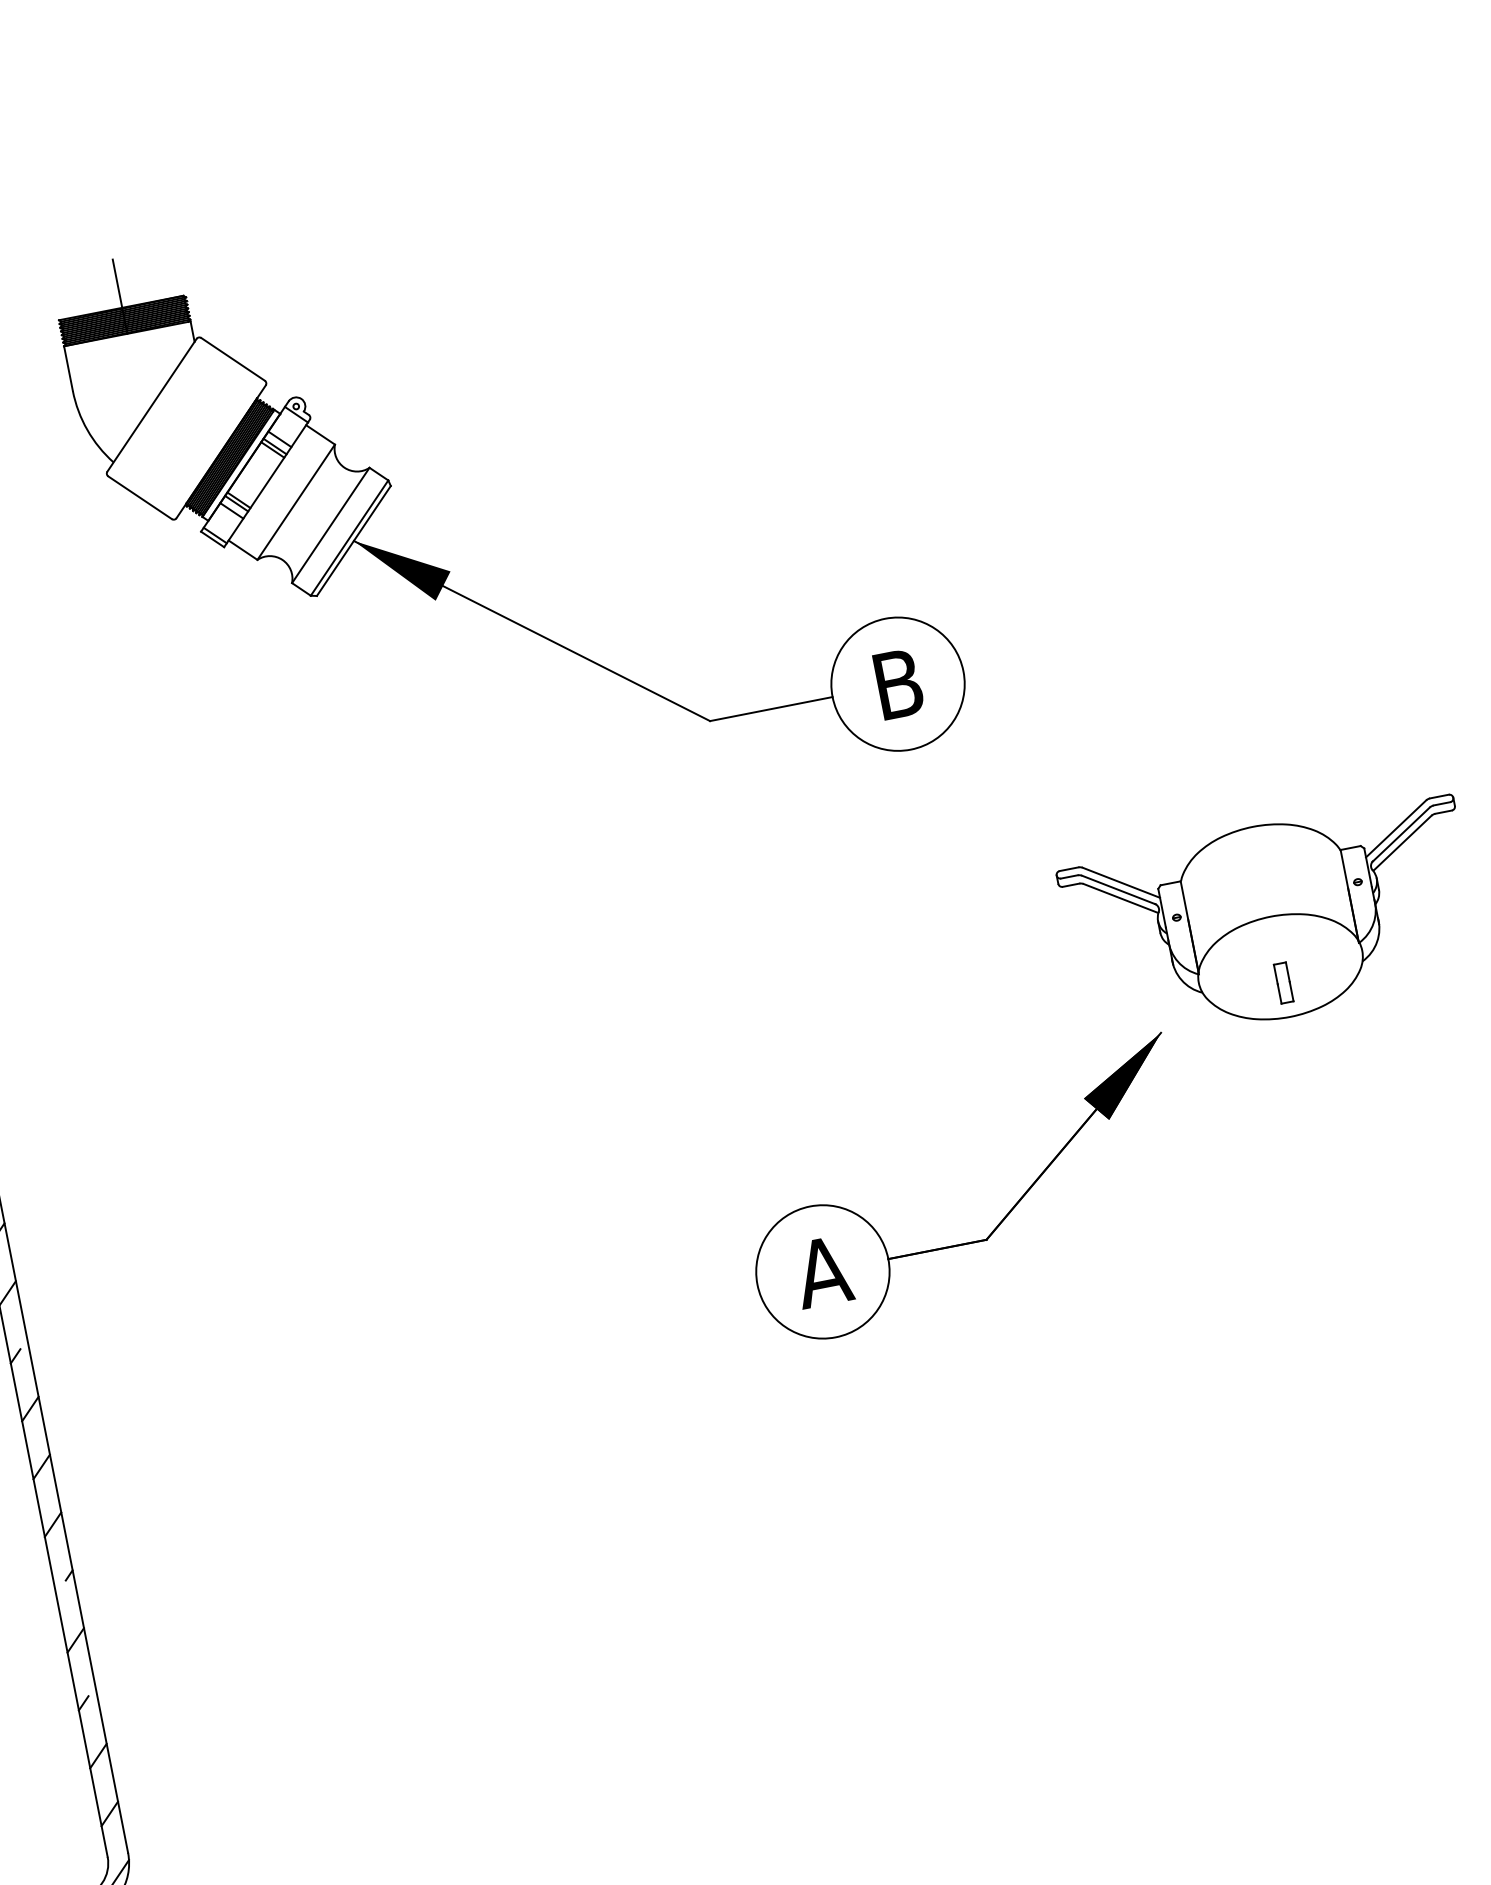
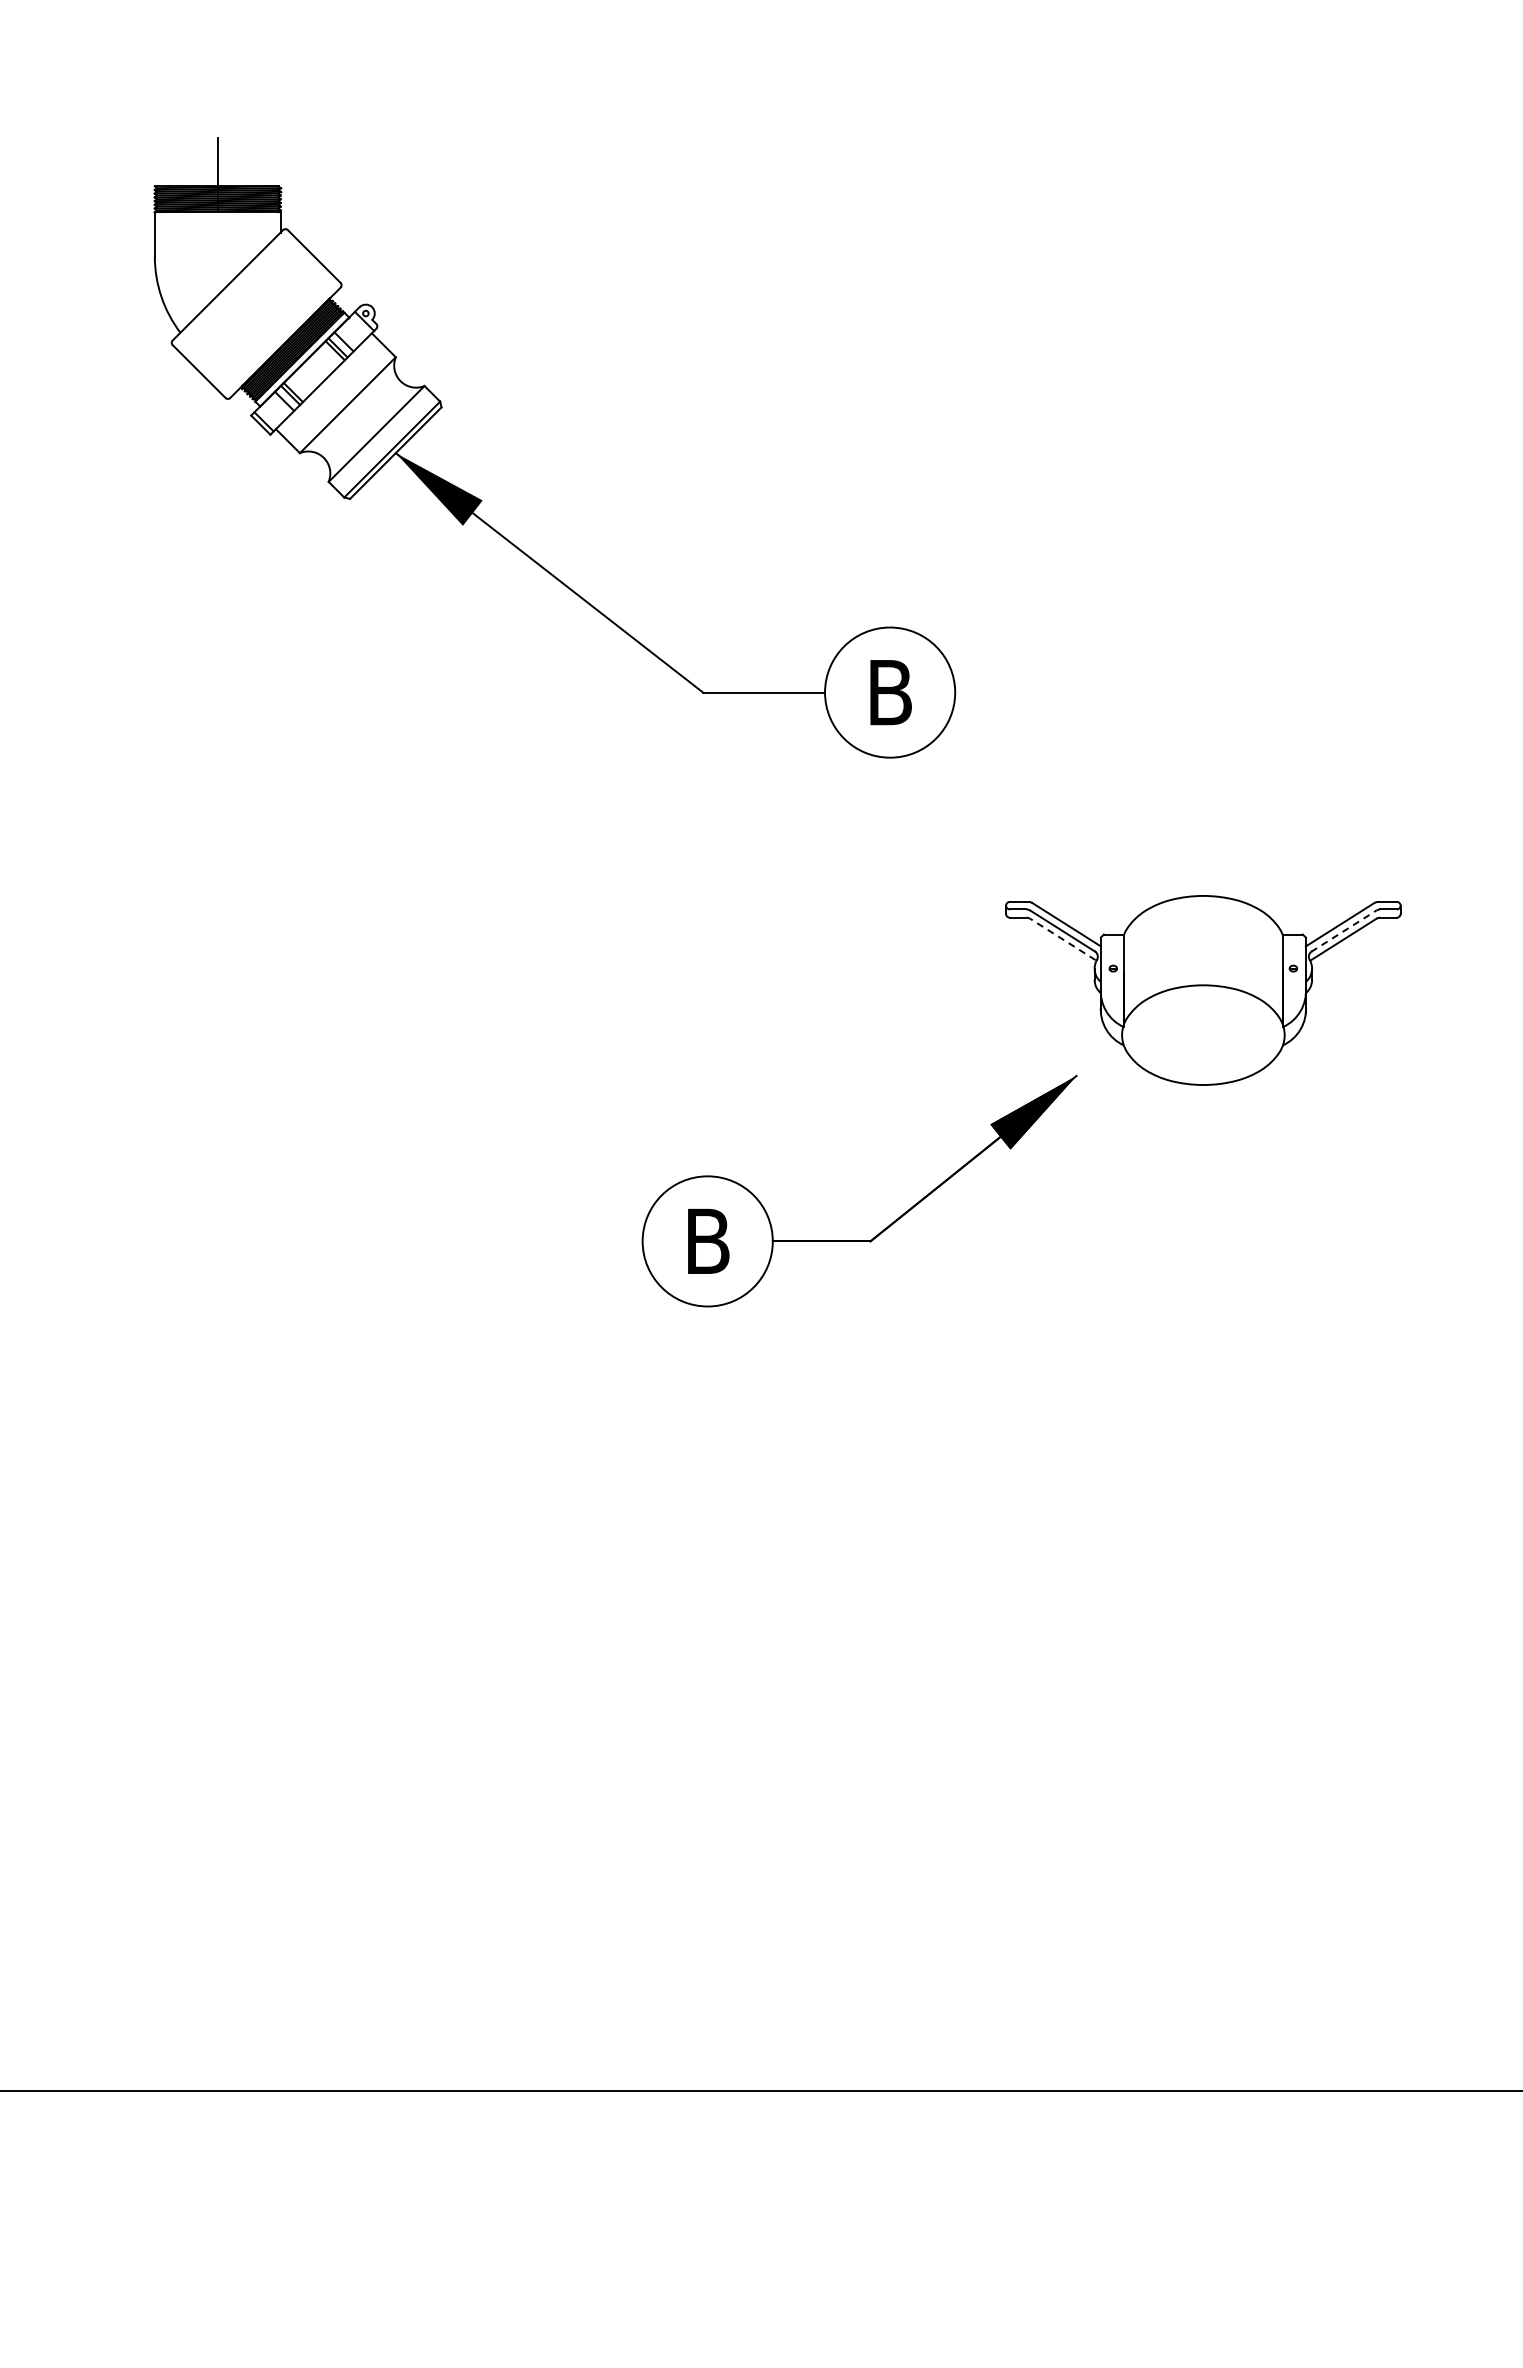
line: (1400, 834) -> (1343, 931), solid -> dashed
line: (1120, 898) -> (1062, 939), solid -> dashed
part: (1282, 983) -> (1202, 1051), removed
text: (822, 1271) -> (707, 1240), A -> B

